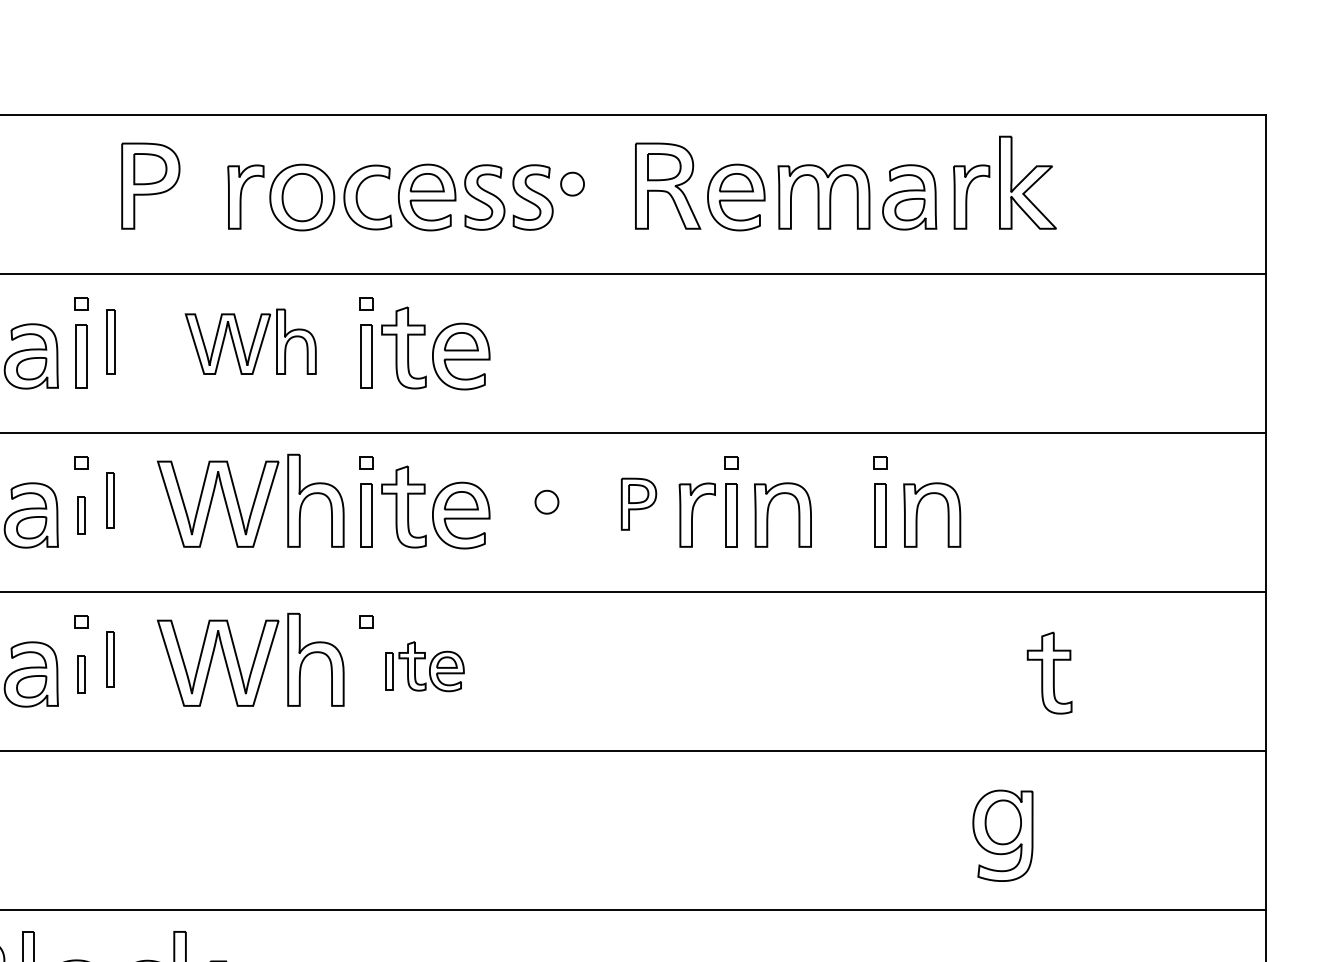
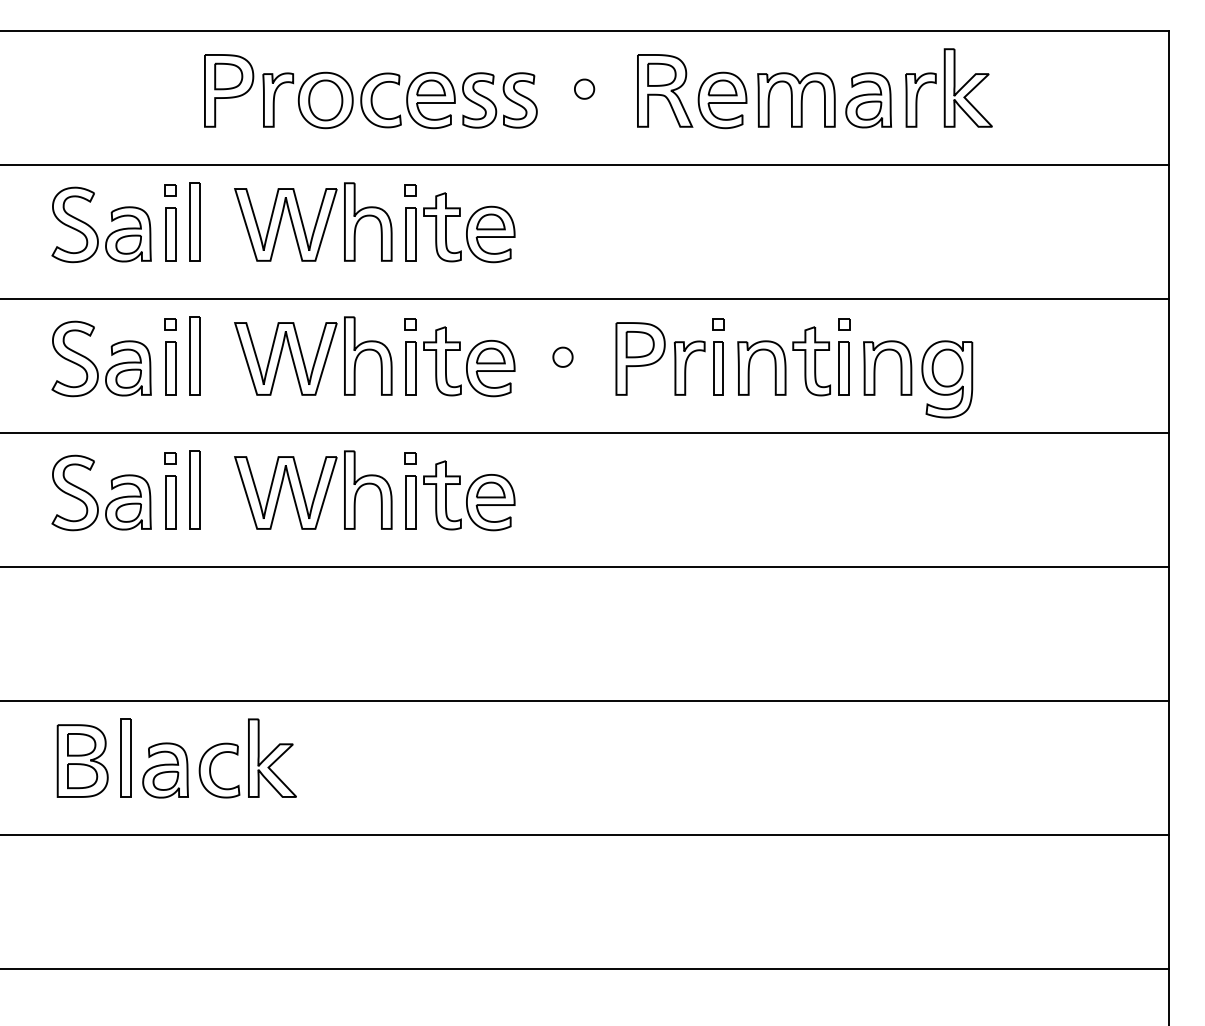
part: (398, 197) -> (406, 100), moved
part: (109, 341) -> (194, 221), size x1.43
part: (250, 341) -> (313, 221), size x1.43
part: (109, 500) -> (194, 355), size x1.67
part: (638, 503) -> (640, 358), size x1.67
part: (81, 515) -> (170, 368), size x1.67
part: (109, 659) -> (194, 489), size x1.67
part: (425, 666) -> (460, 495), size x1.67
part: (1049, 673) -> (811, 361), moved
part: (81, 674) -> (170, 502), size x1.67
part: (1003, 835) -> (947, 379), moved

